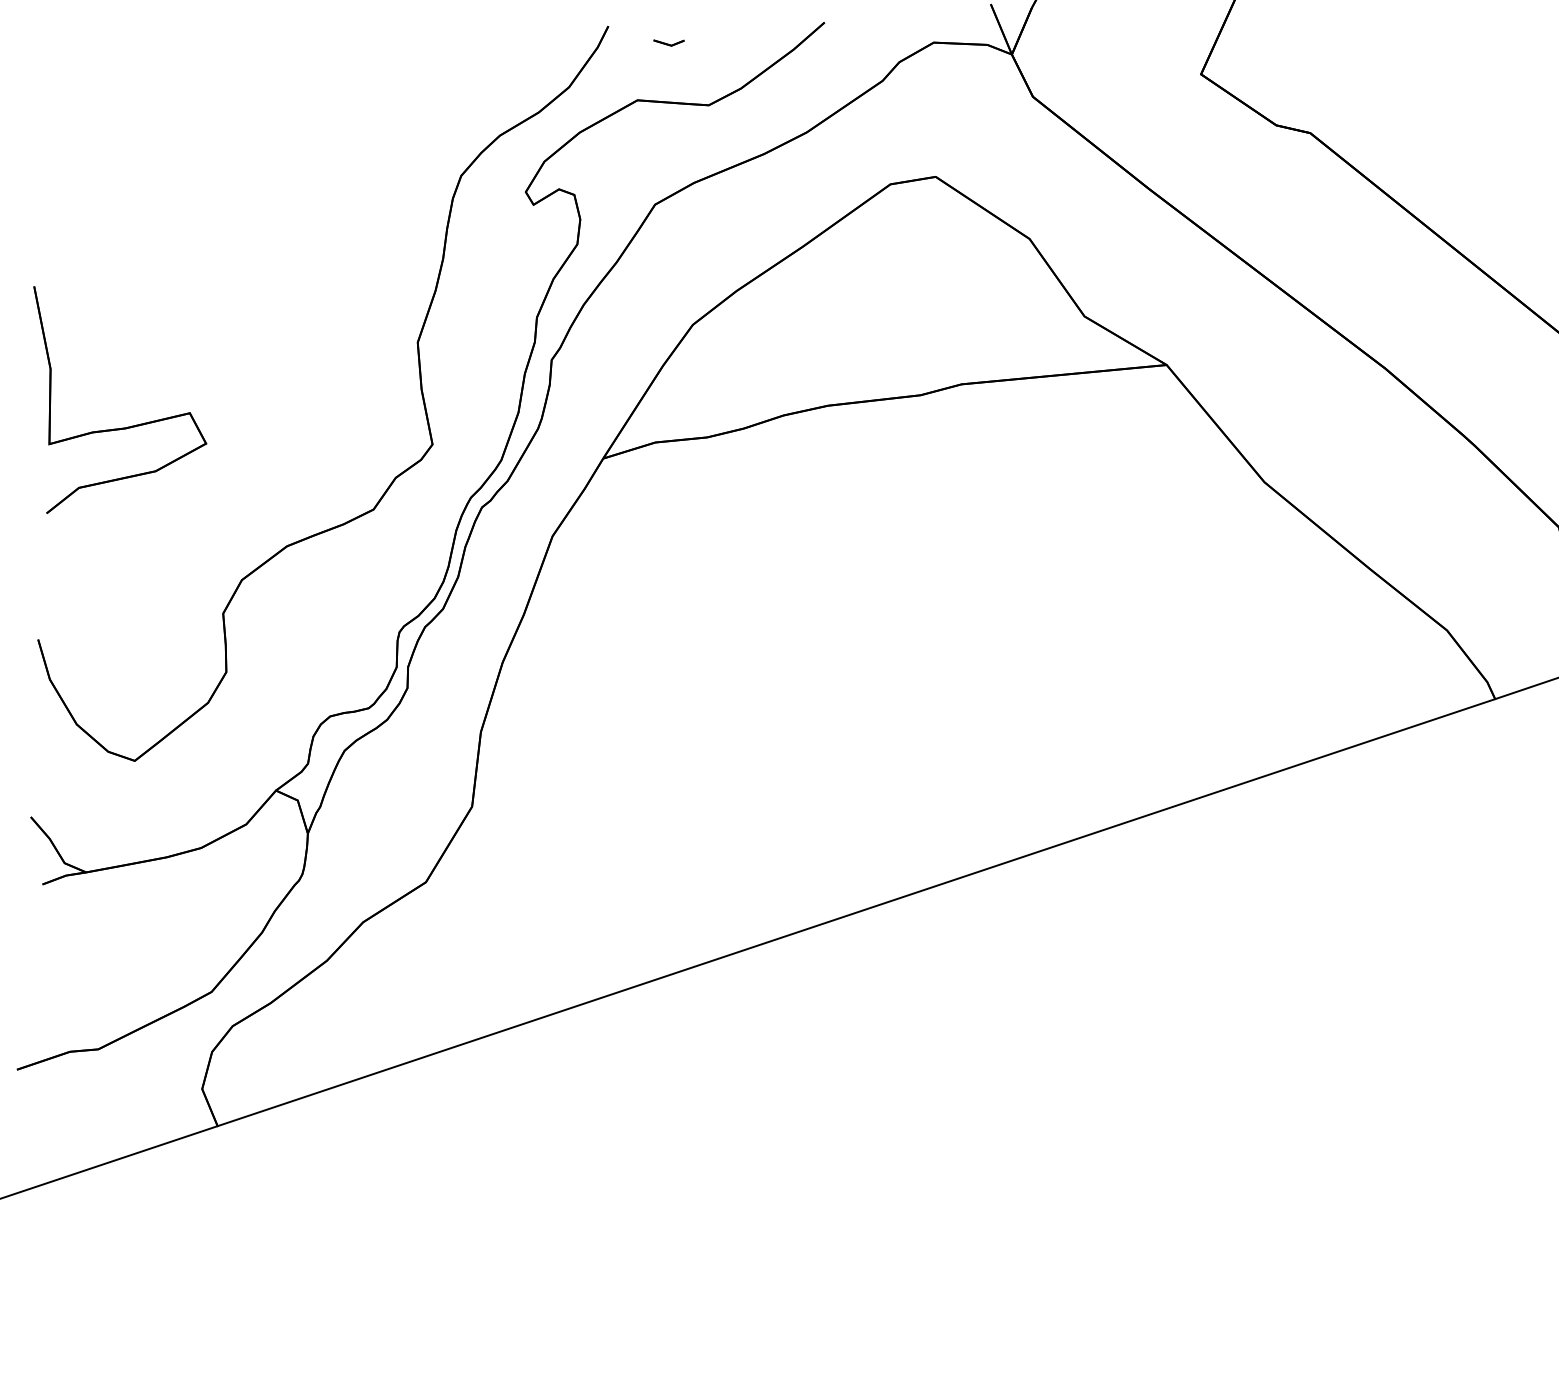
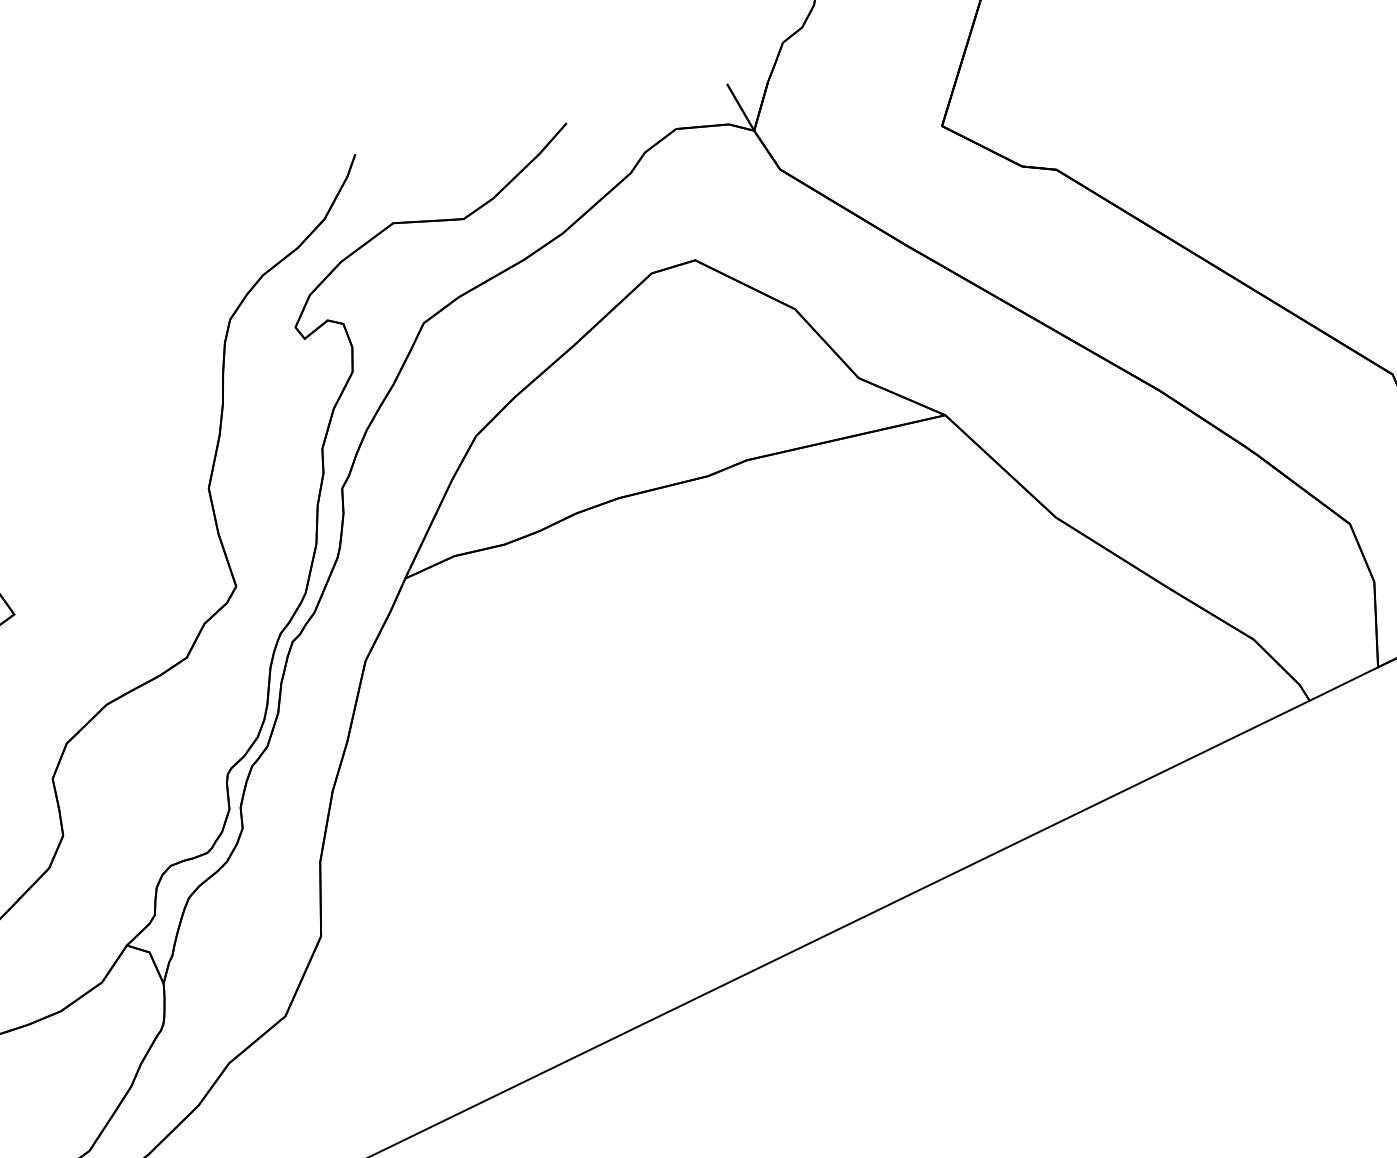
part: (668, 42) -> (416, 162), removed

